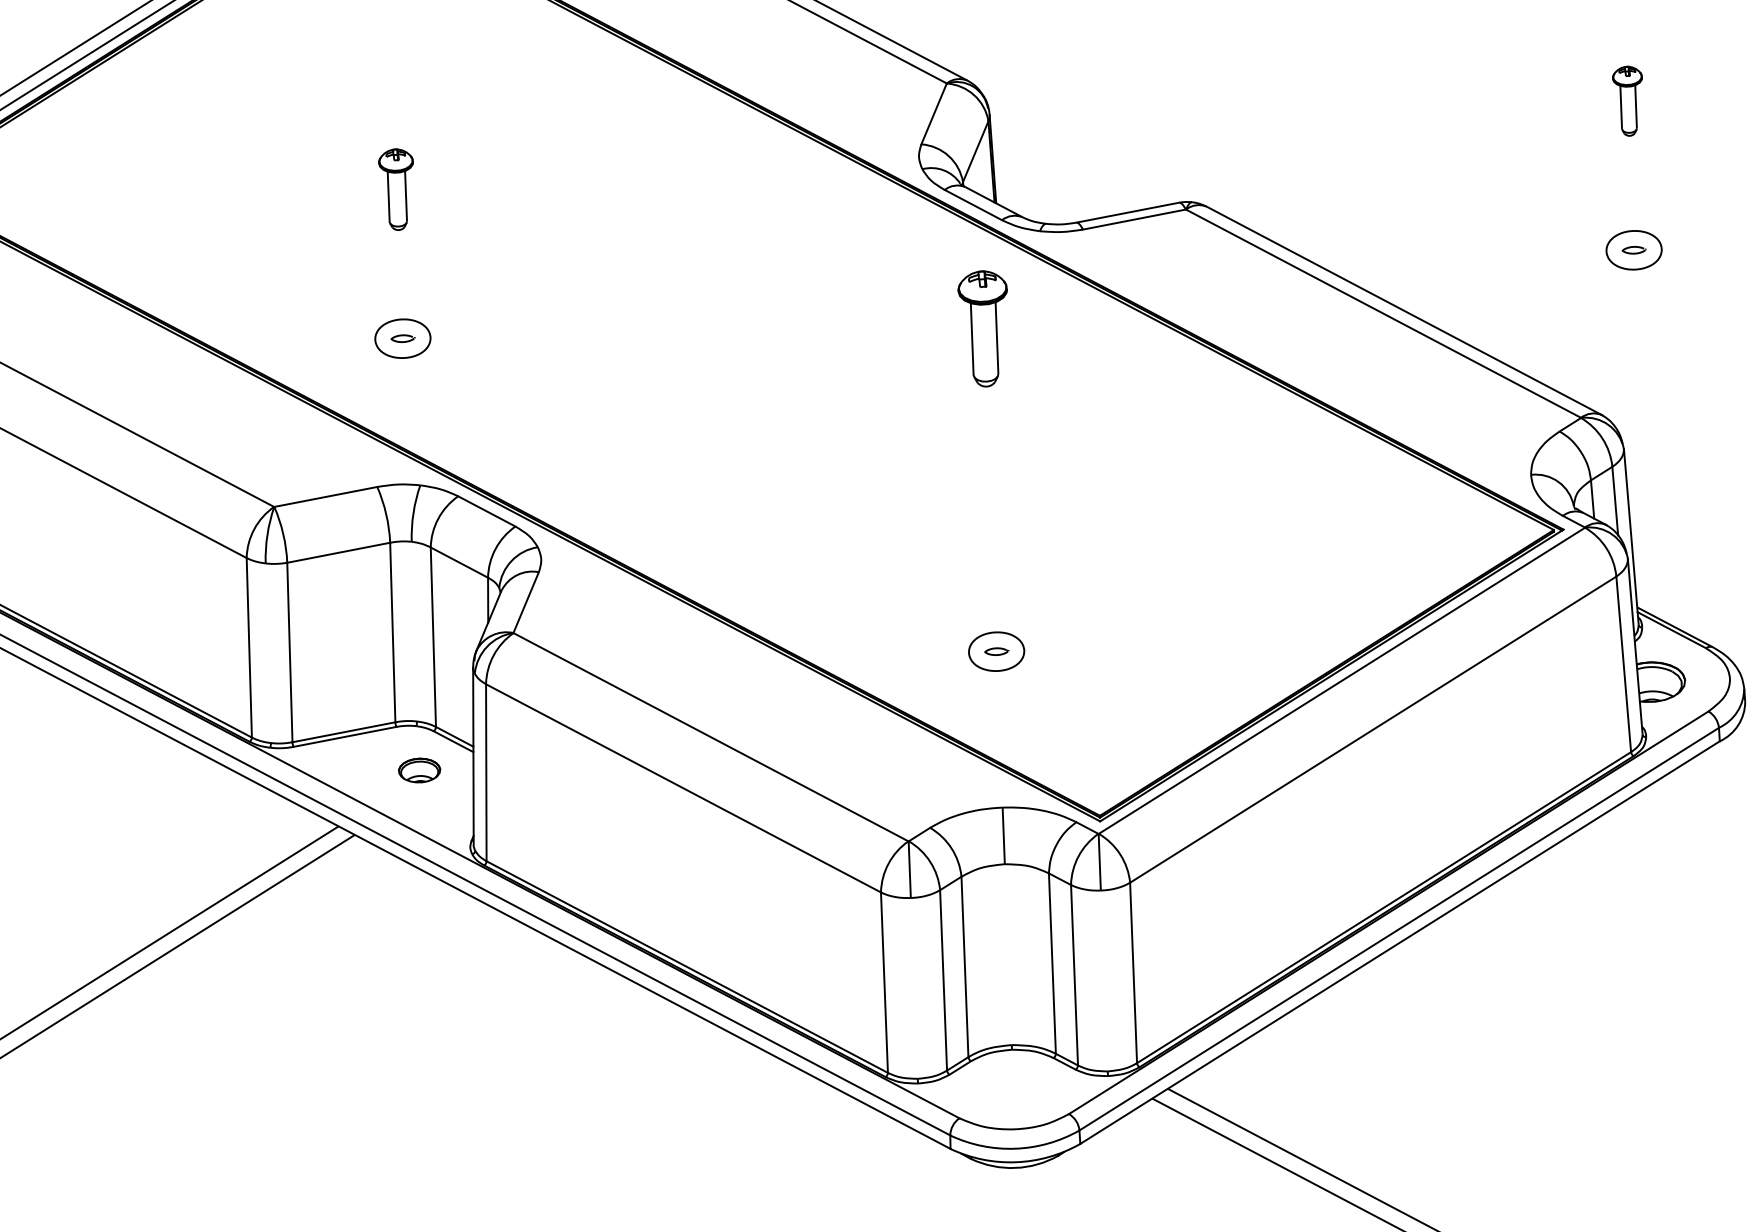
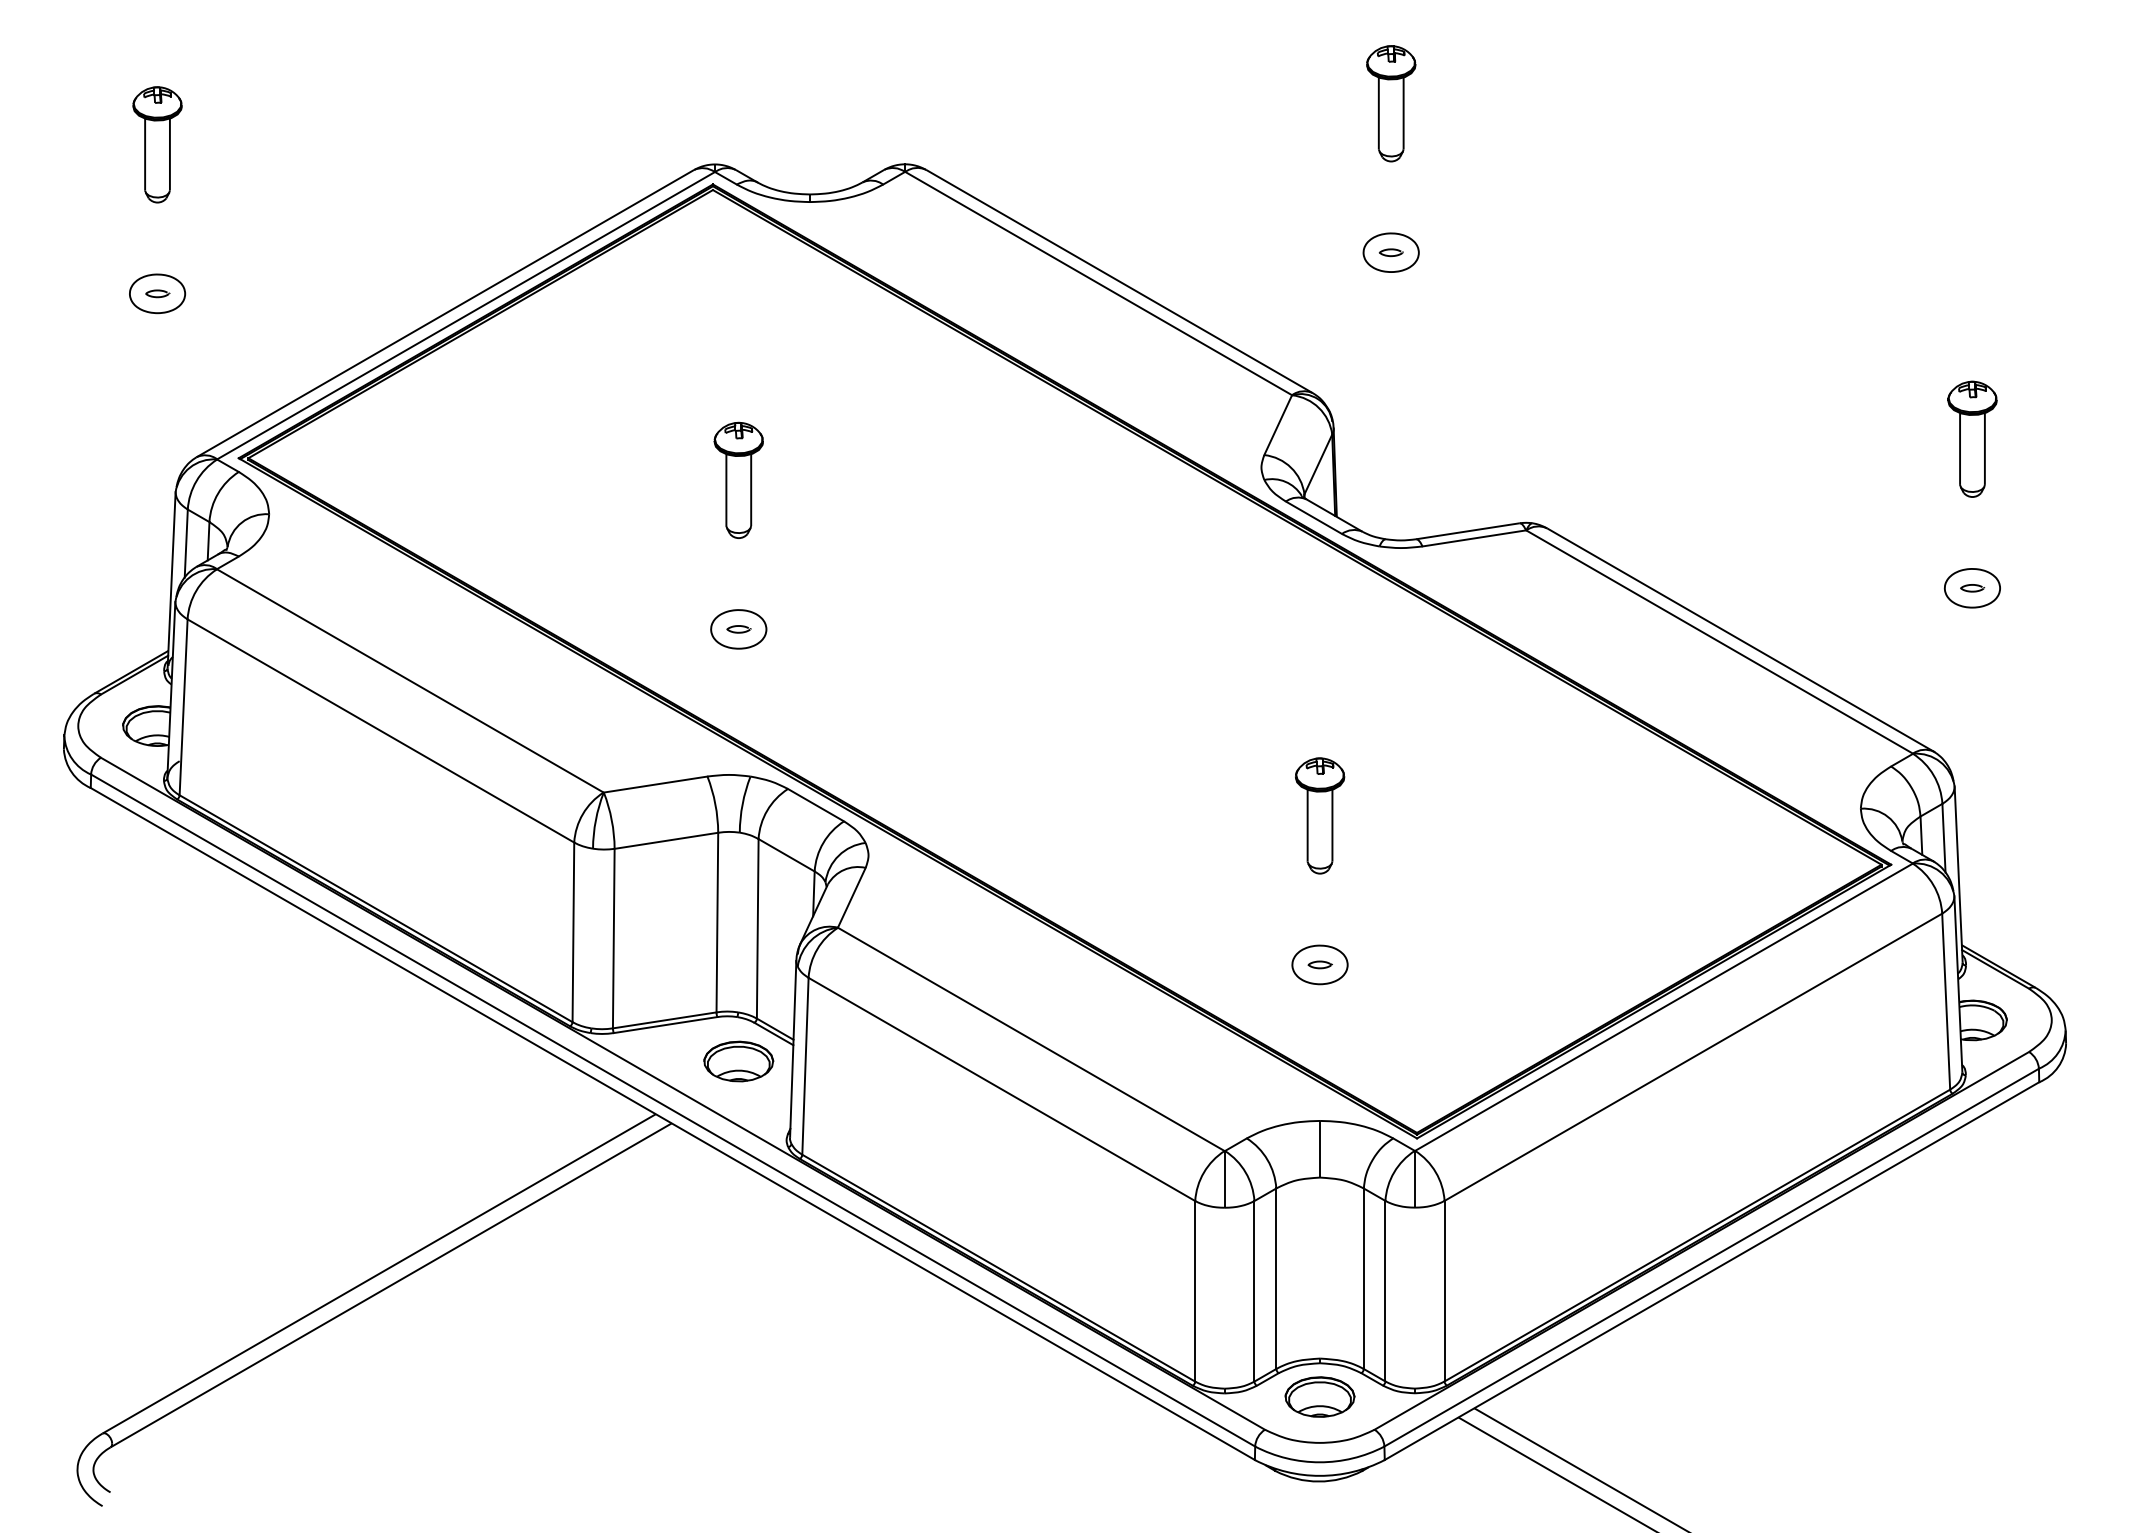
part: (1628, 100) -> (1972, 438), size x1.67
part: (396, 188) -> (738, 479), size x1.43
part: (984, 328) -> (1320, 815), moved
part: (419, 770) -> (738, 1061), size x1.67
part: (1012, 1082) -> (1319, 1396), added

